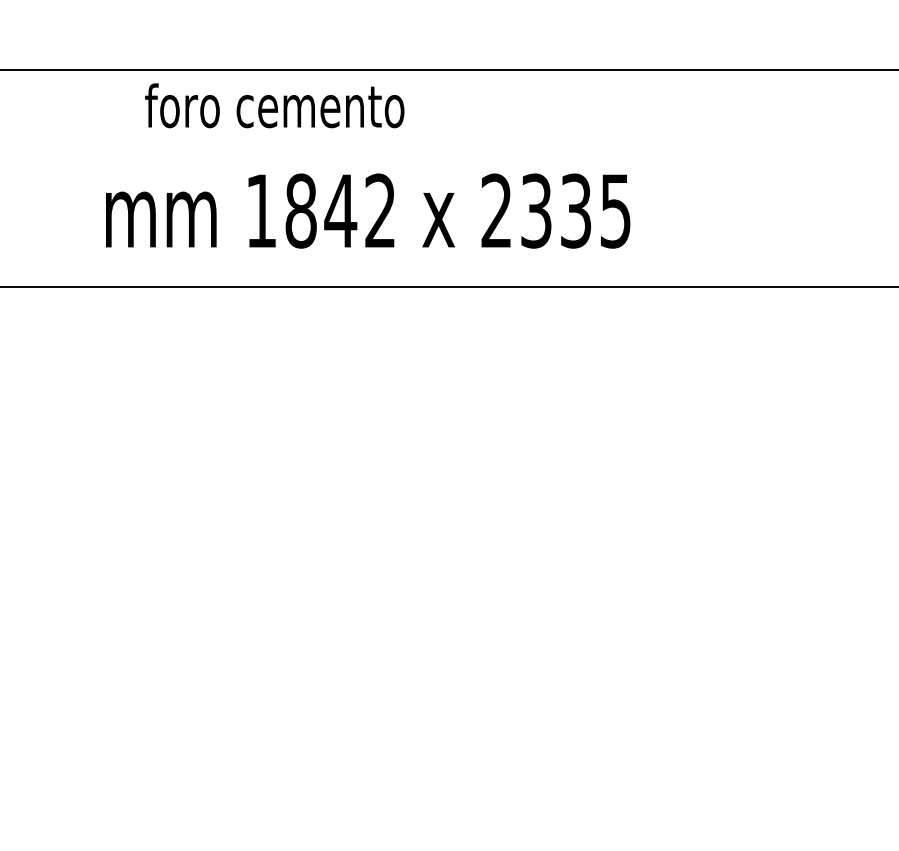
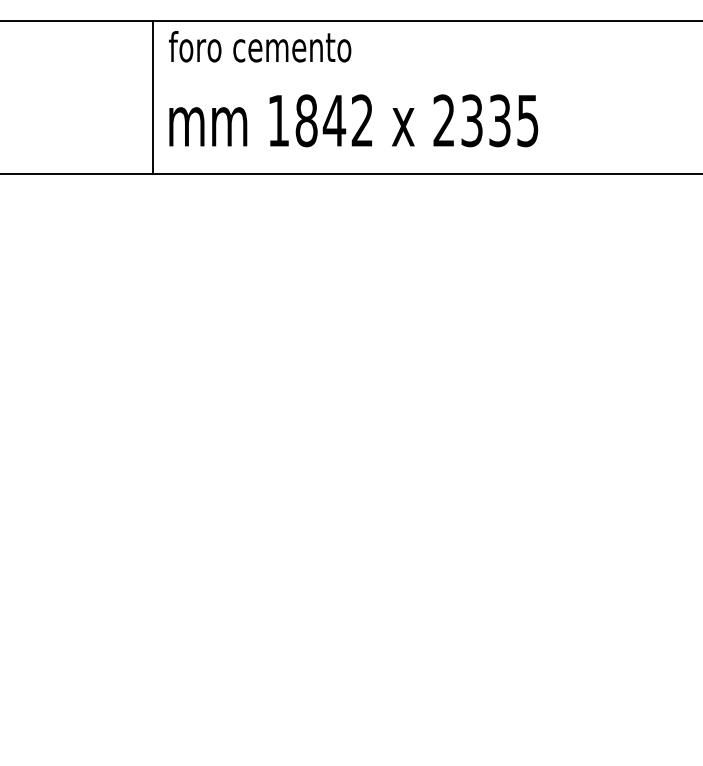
text: (275, 105) -> (260, 46), moved
line: (81, 177) -> (152, 97), added

